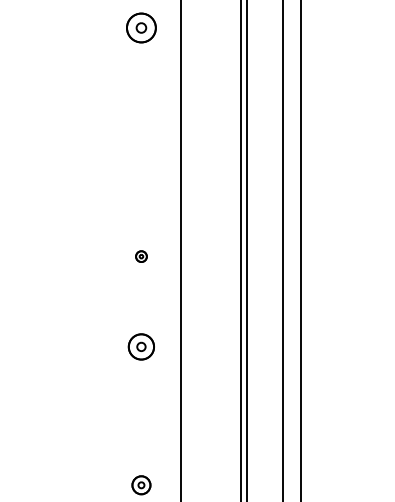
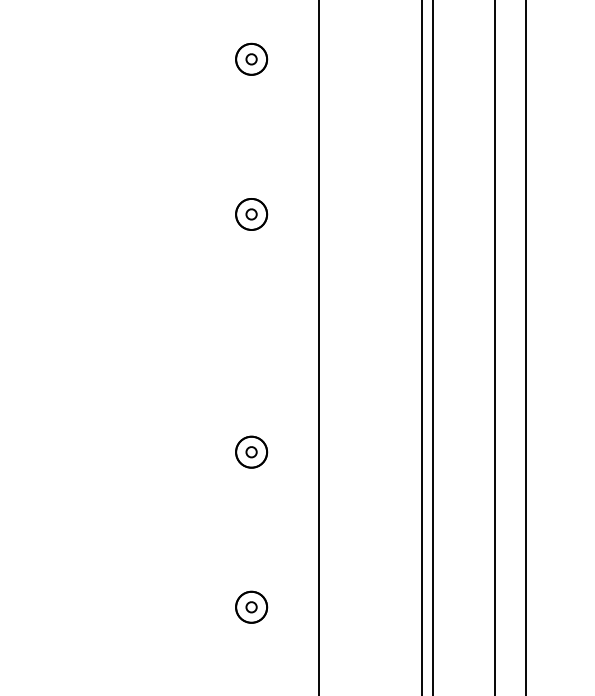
part: (141, 28) -> (251, 59), size x0.62
part: (141, 118) -> (251, 214), added
part: (141, 256) -> (251, 451), size x1.67
part: (141, 346) -> (251, 606), size x0.71

